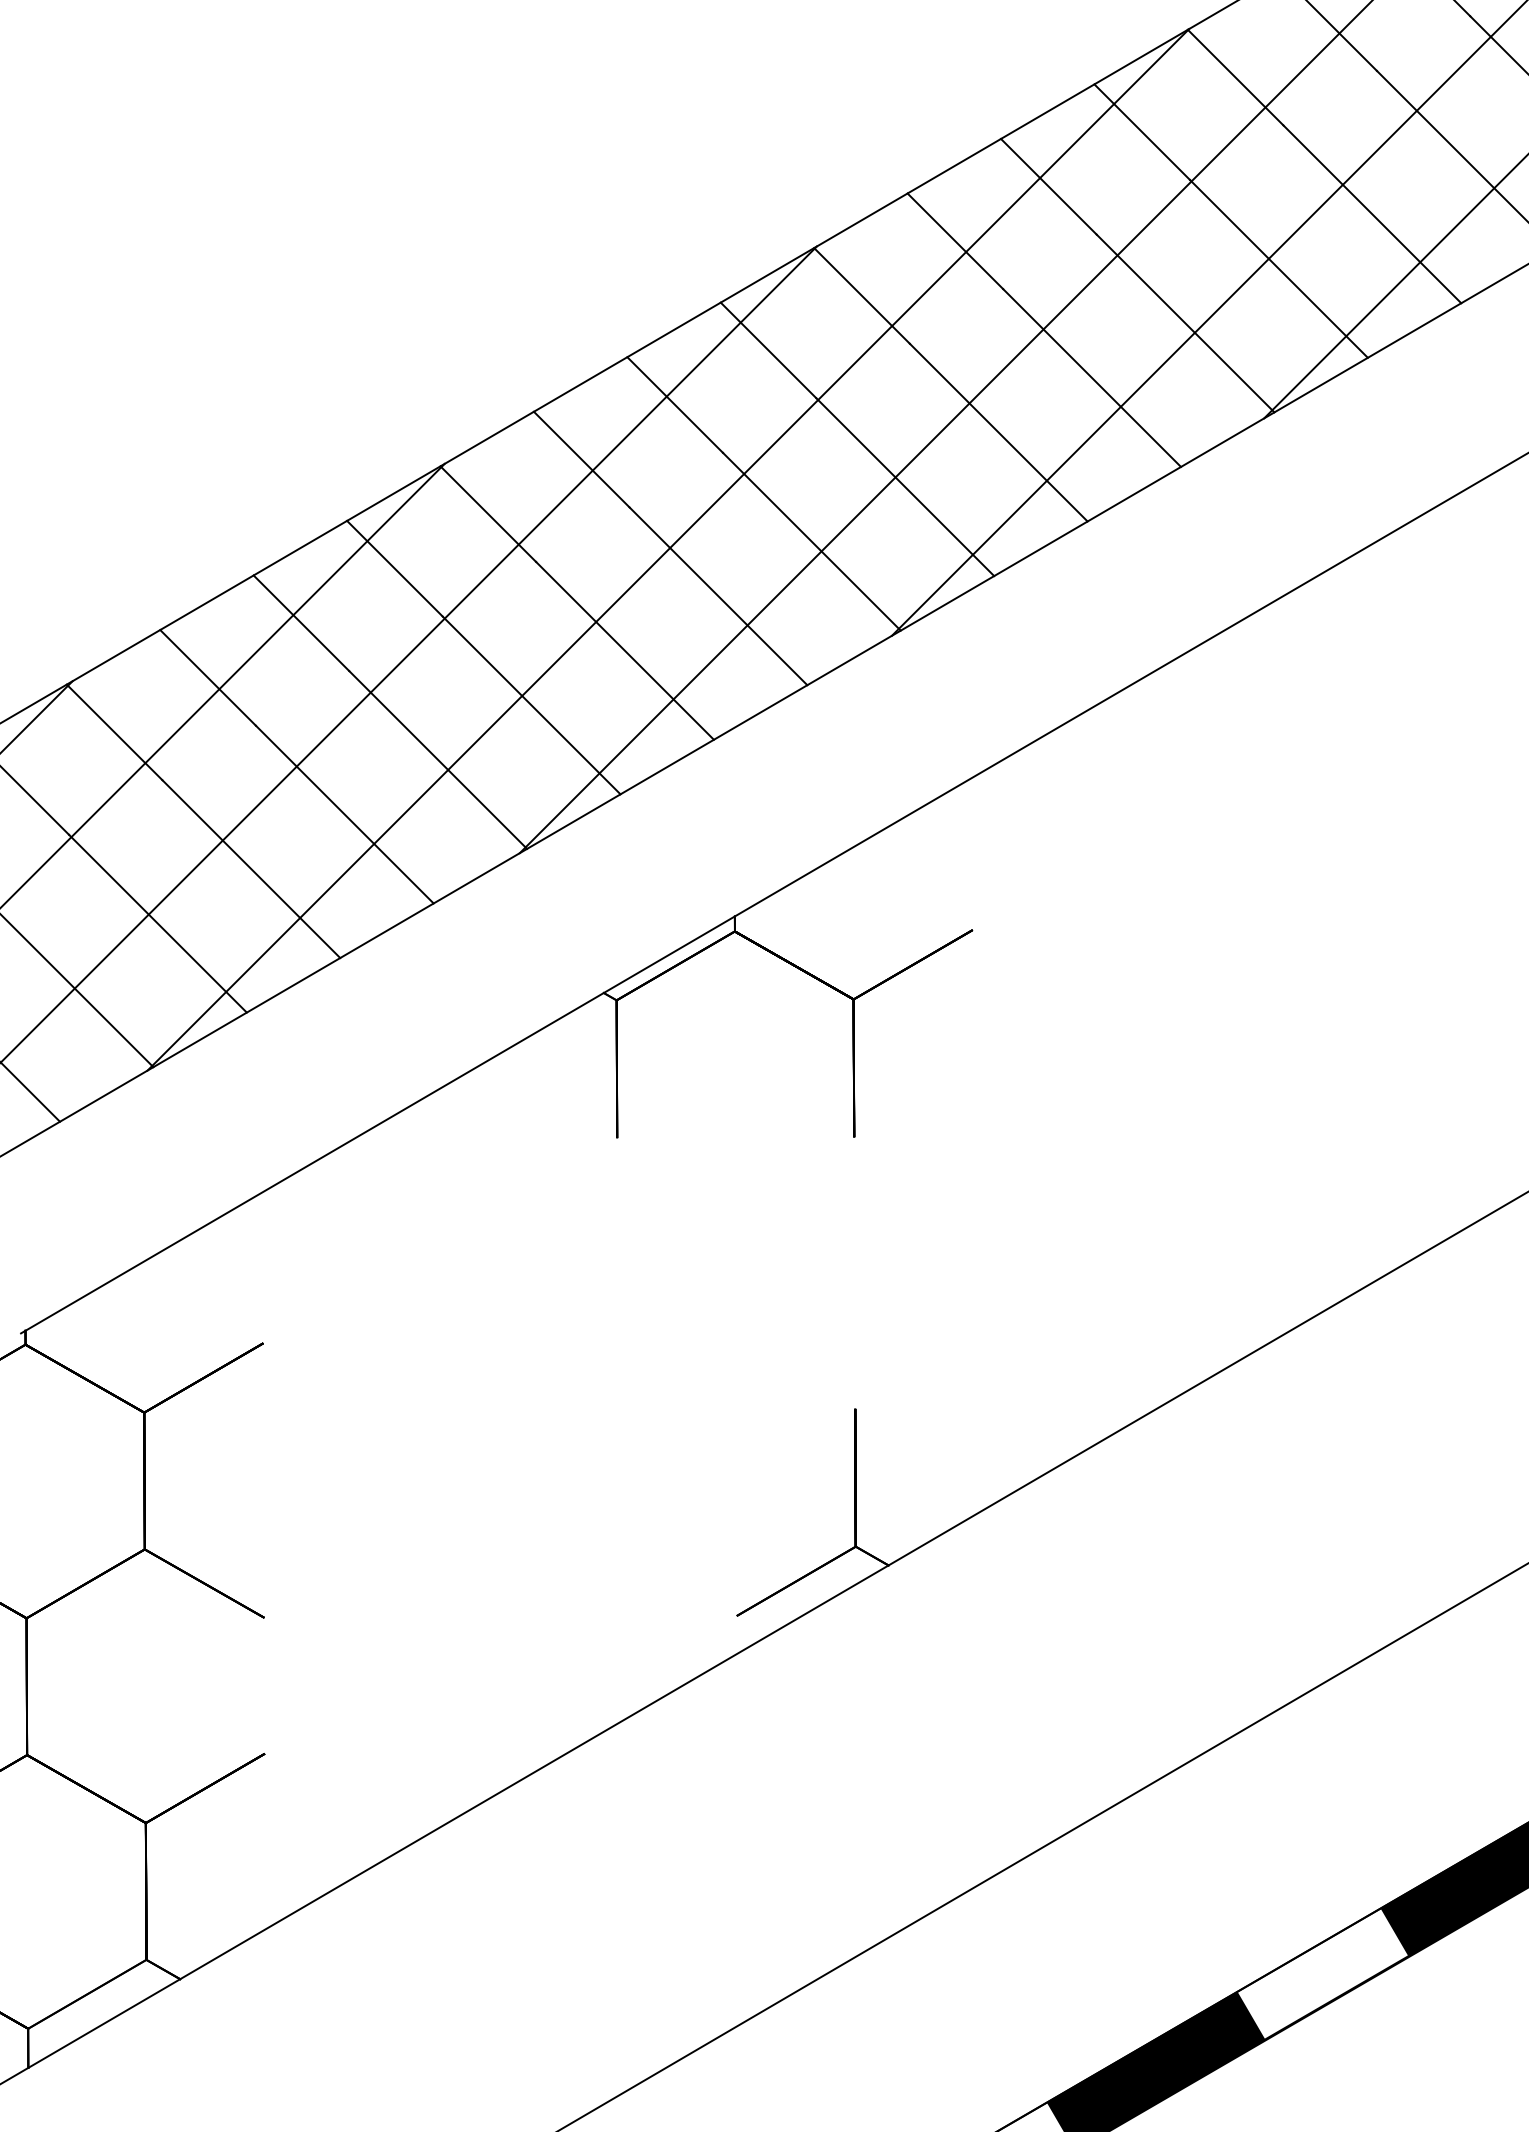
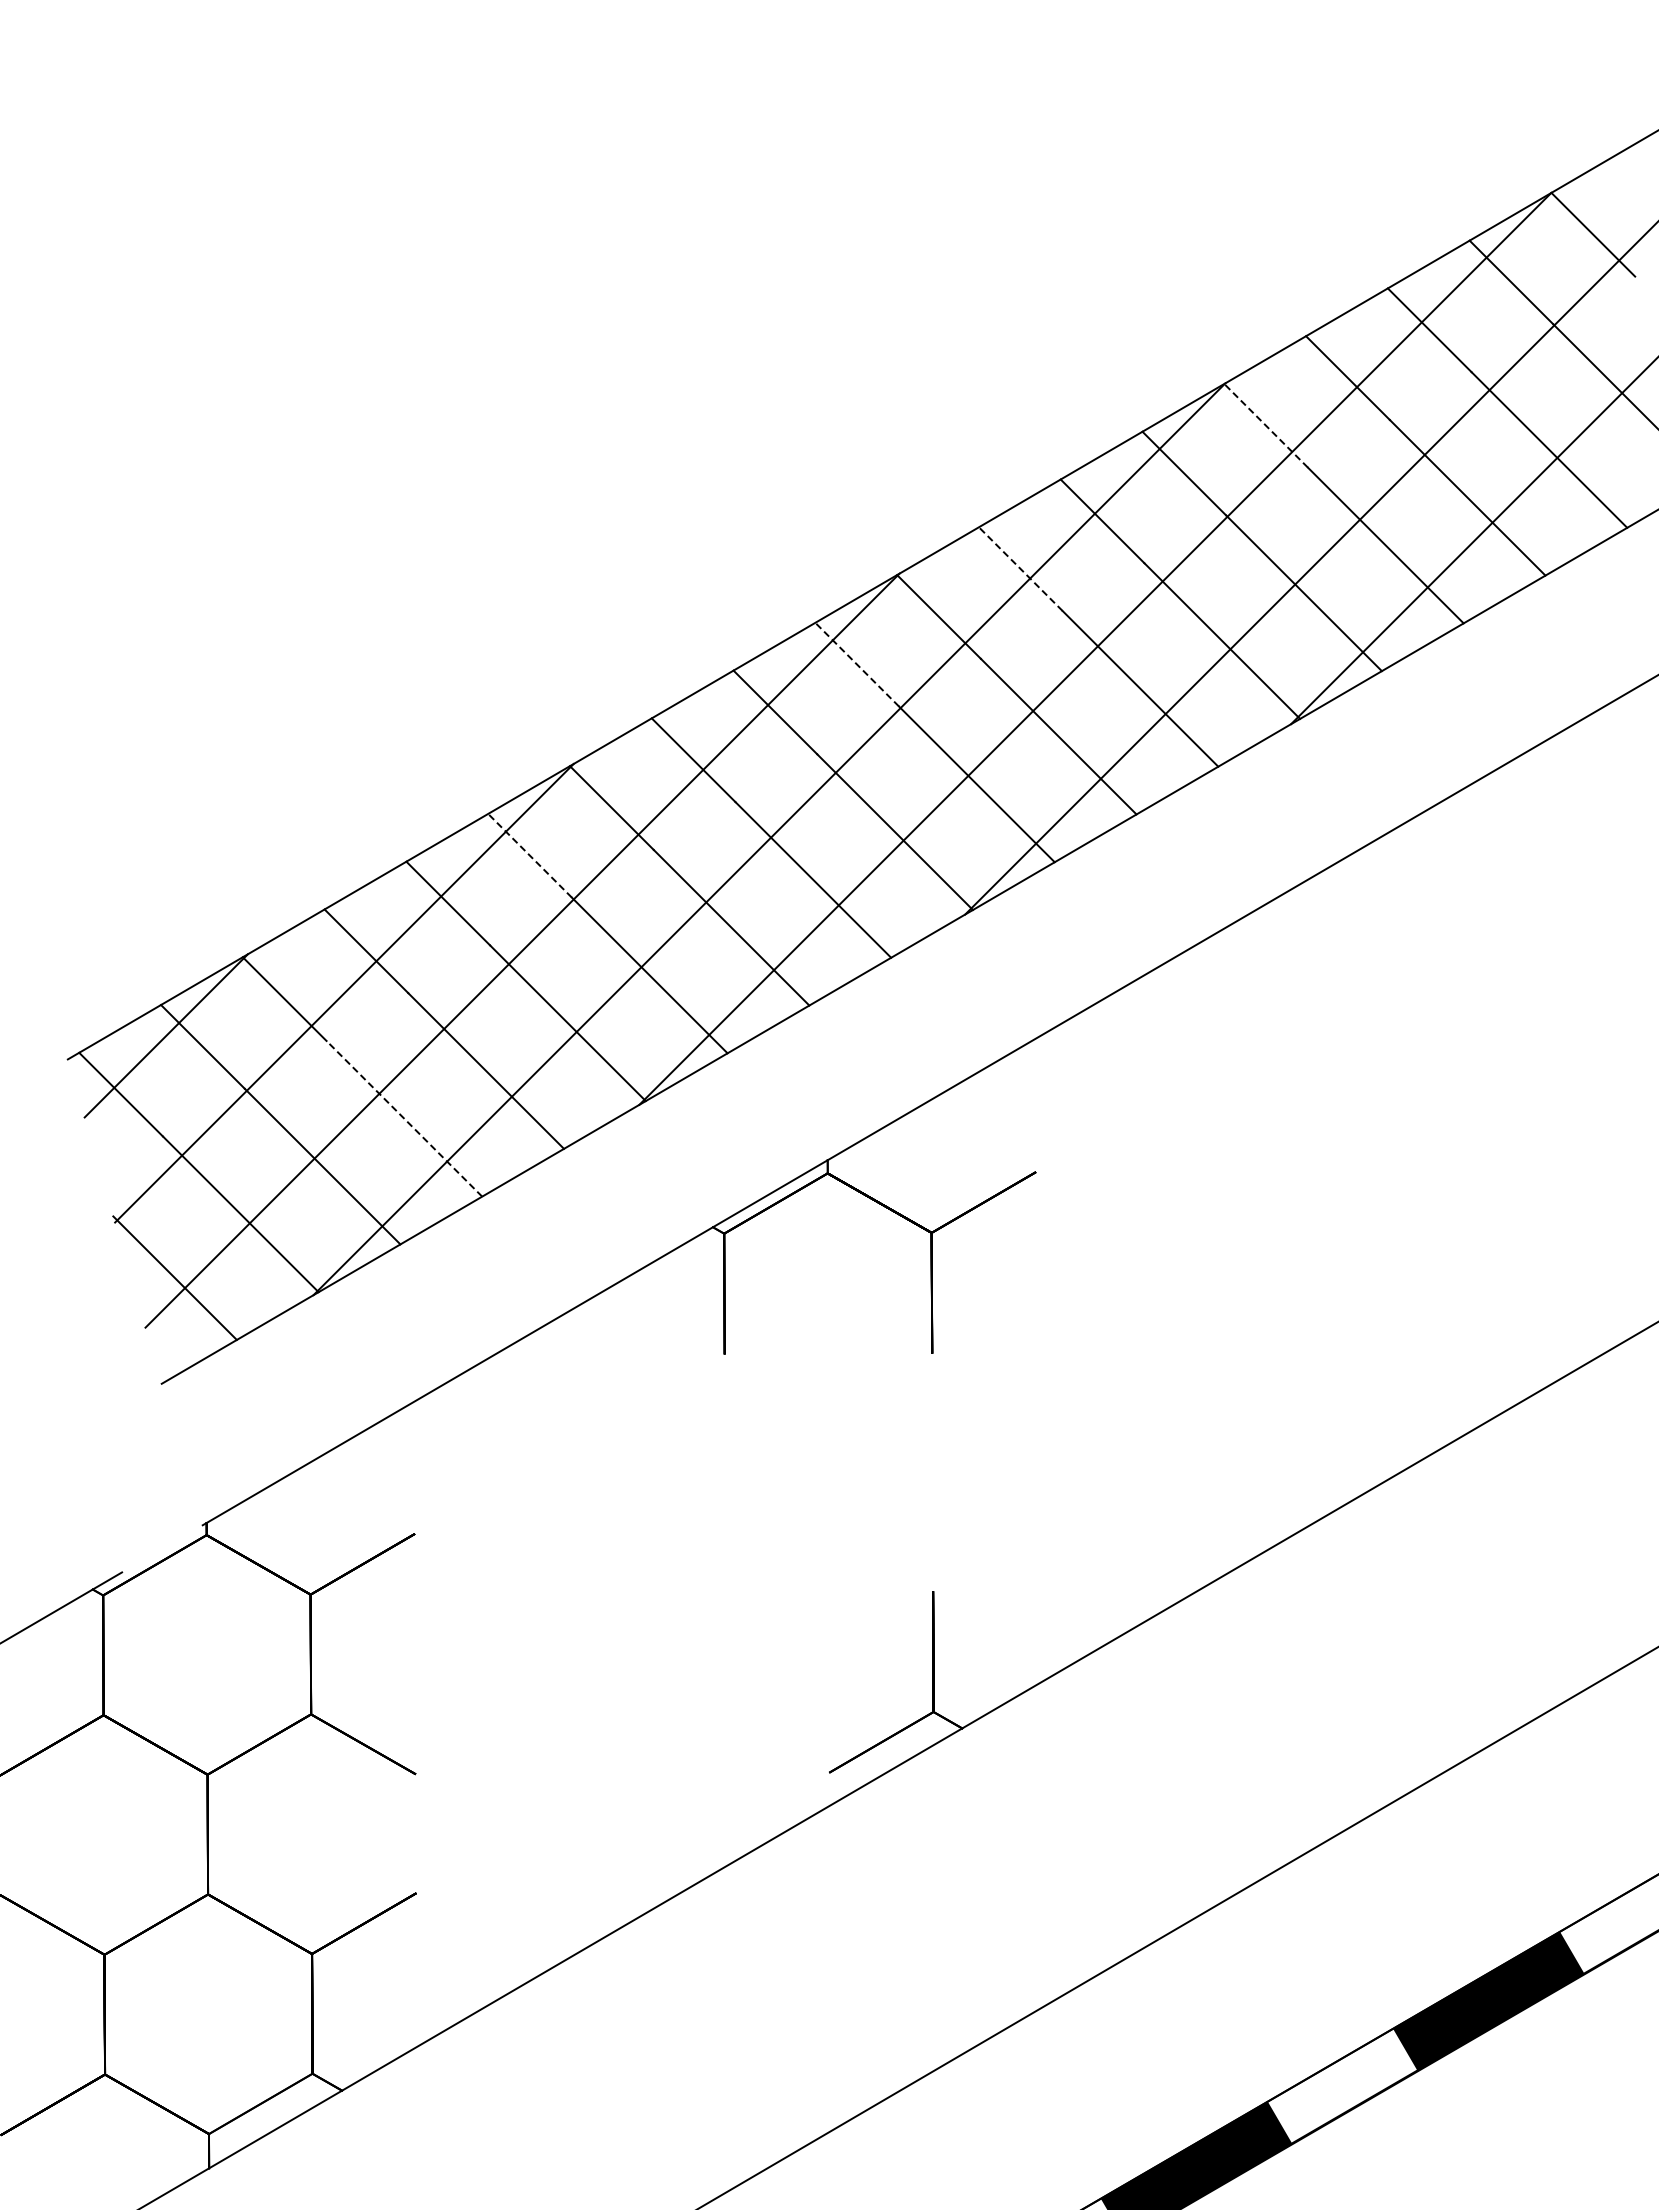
line: (1234, 77) -> (1265, 425), solid -> dashed
line: (955, 240) -> (1020, 568), solid -> dashed
line: (767, 350) -> (856, 664), solid -> dashed
line: (394, 568) -> (529, 855), solid -> dashed
line: (251, 868) -> (404, 1118), solid -> dashed

